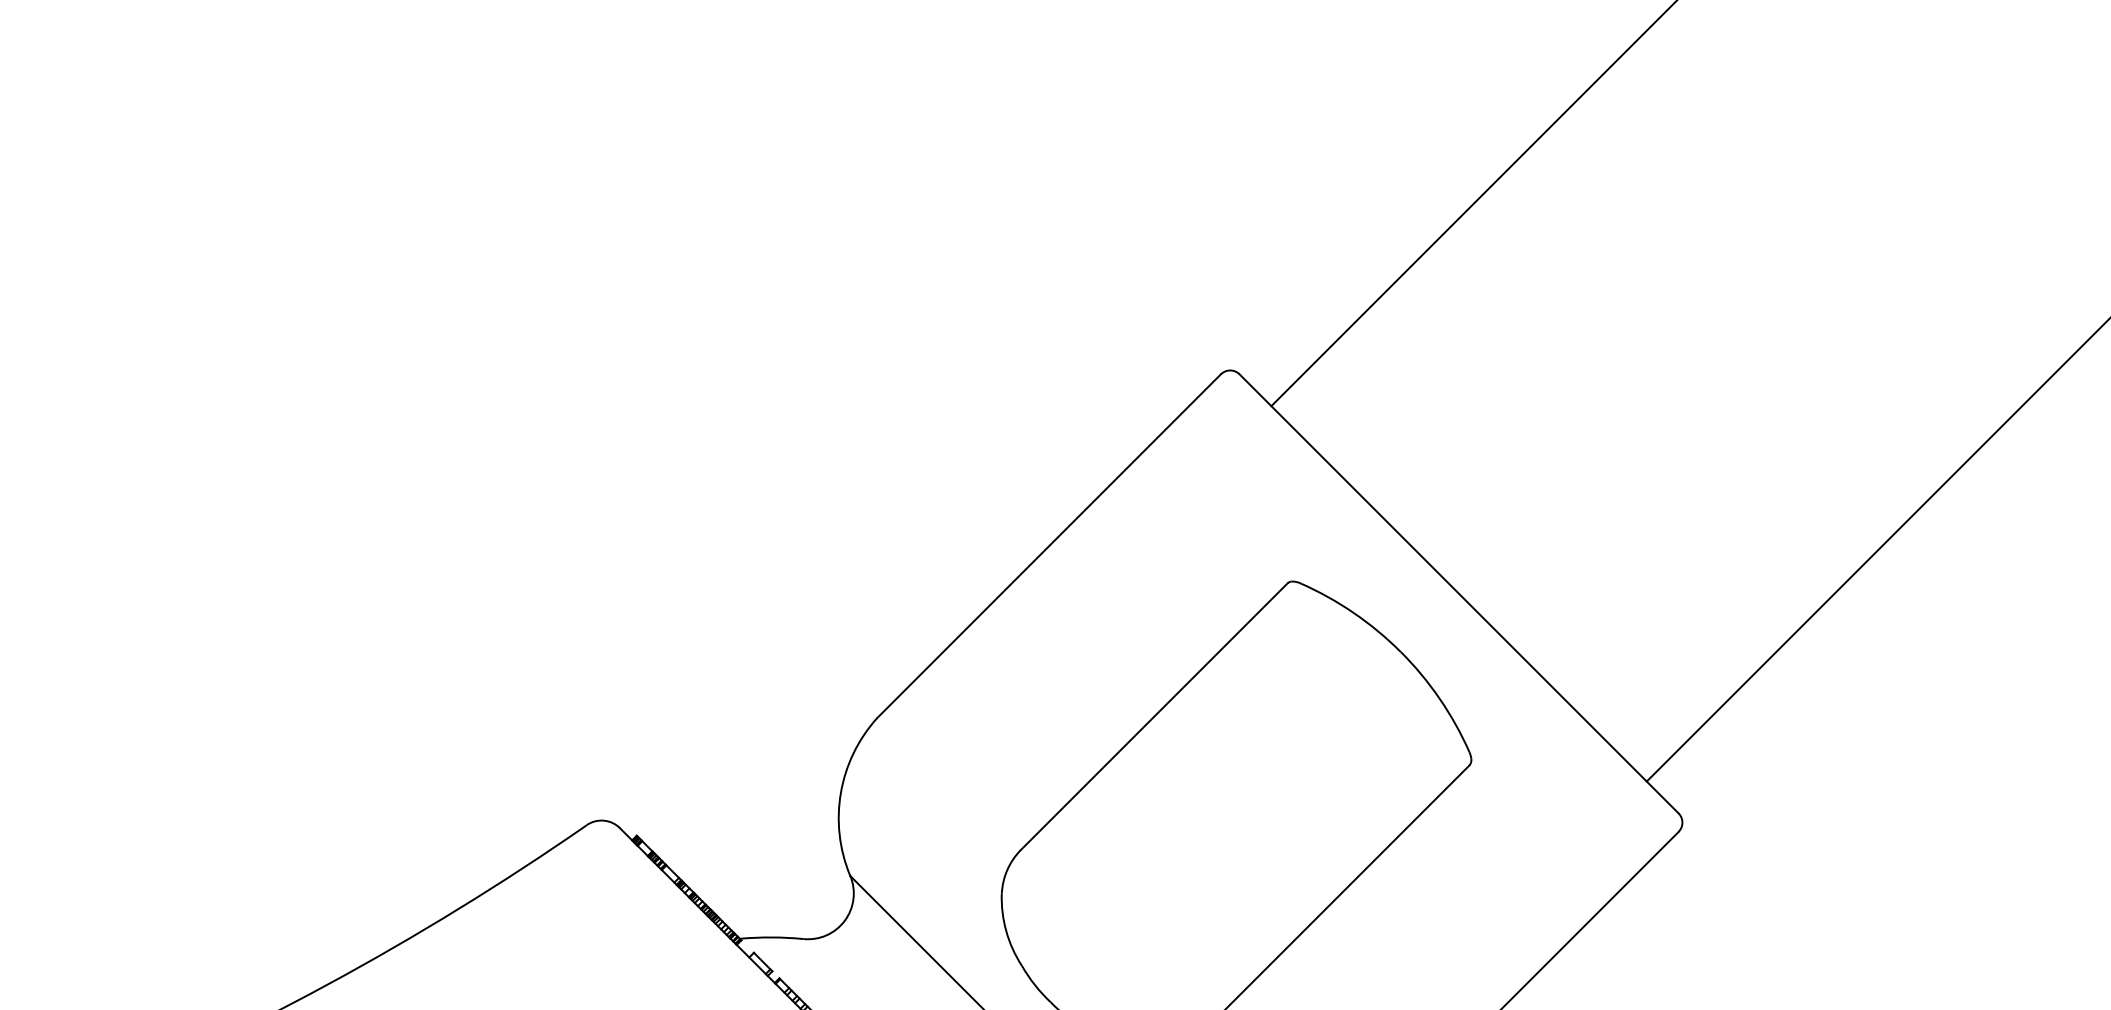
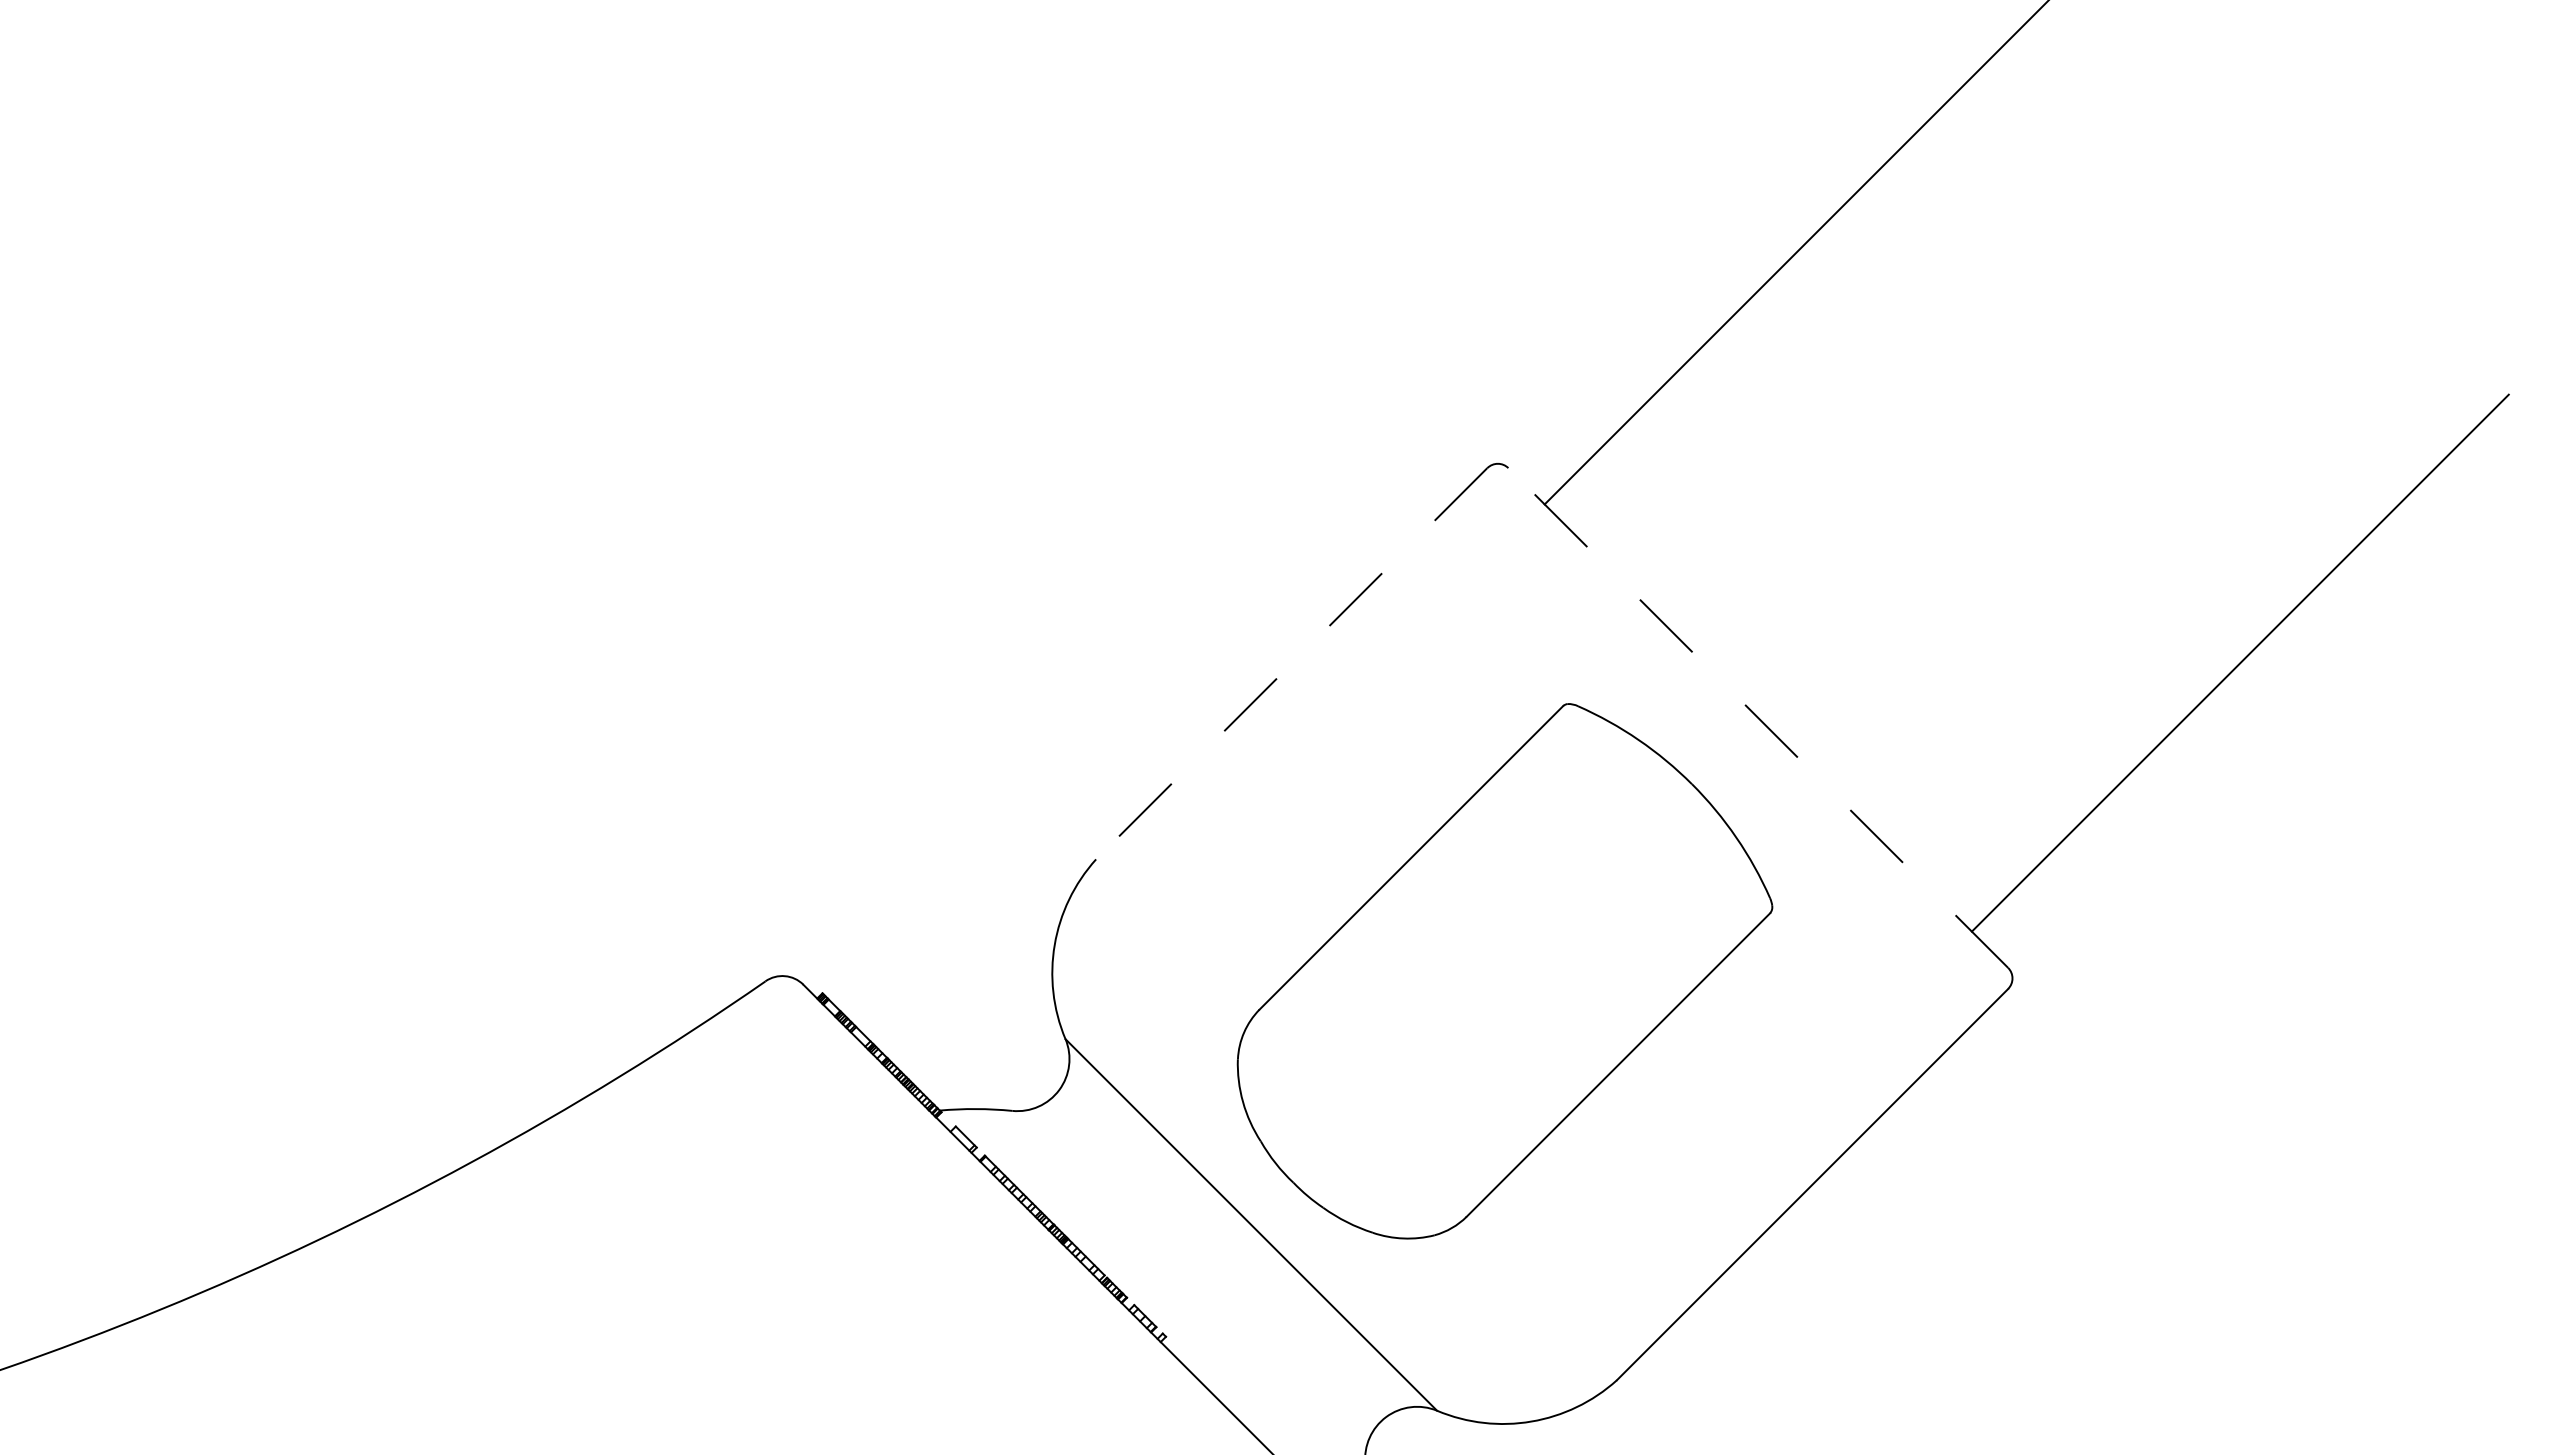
line: (1048, 545) -> (1291, 663), solid -> dashed
line: (1458, 593) -> (1757, 717), solid -> dashed

